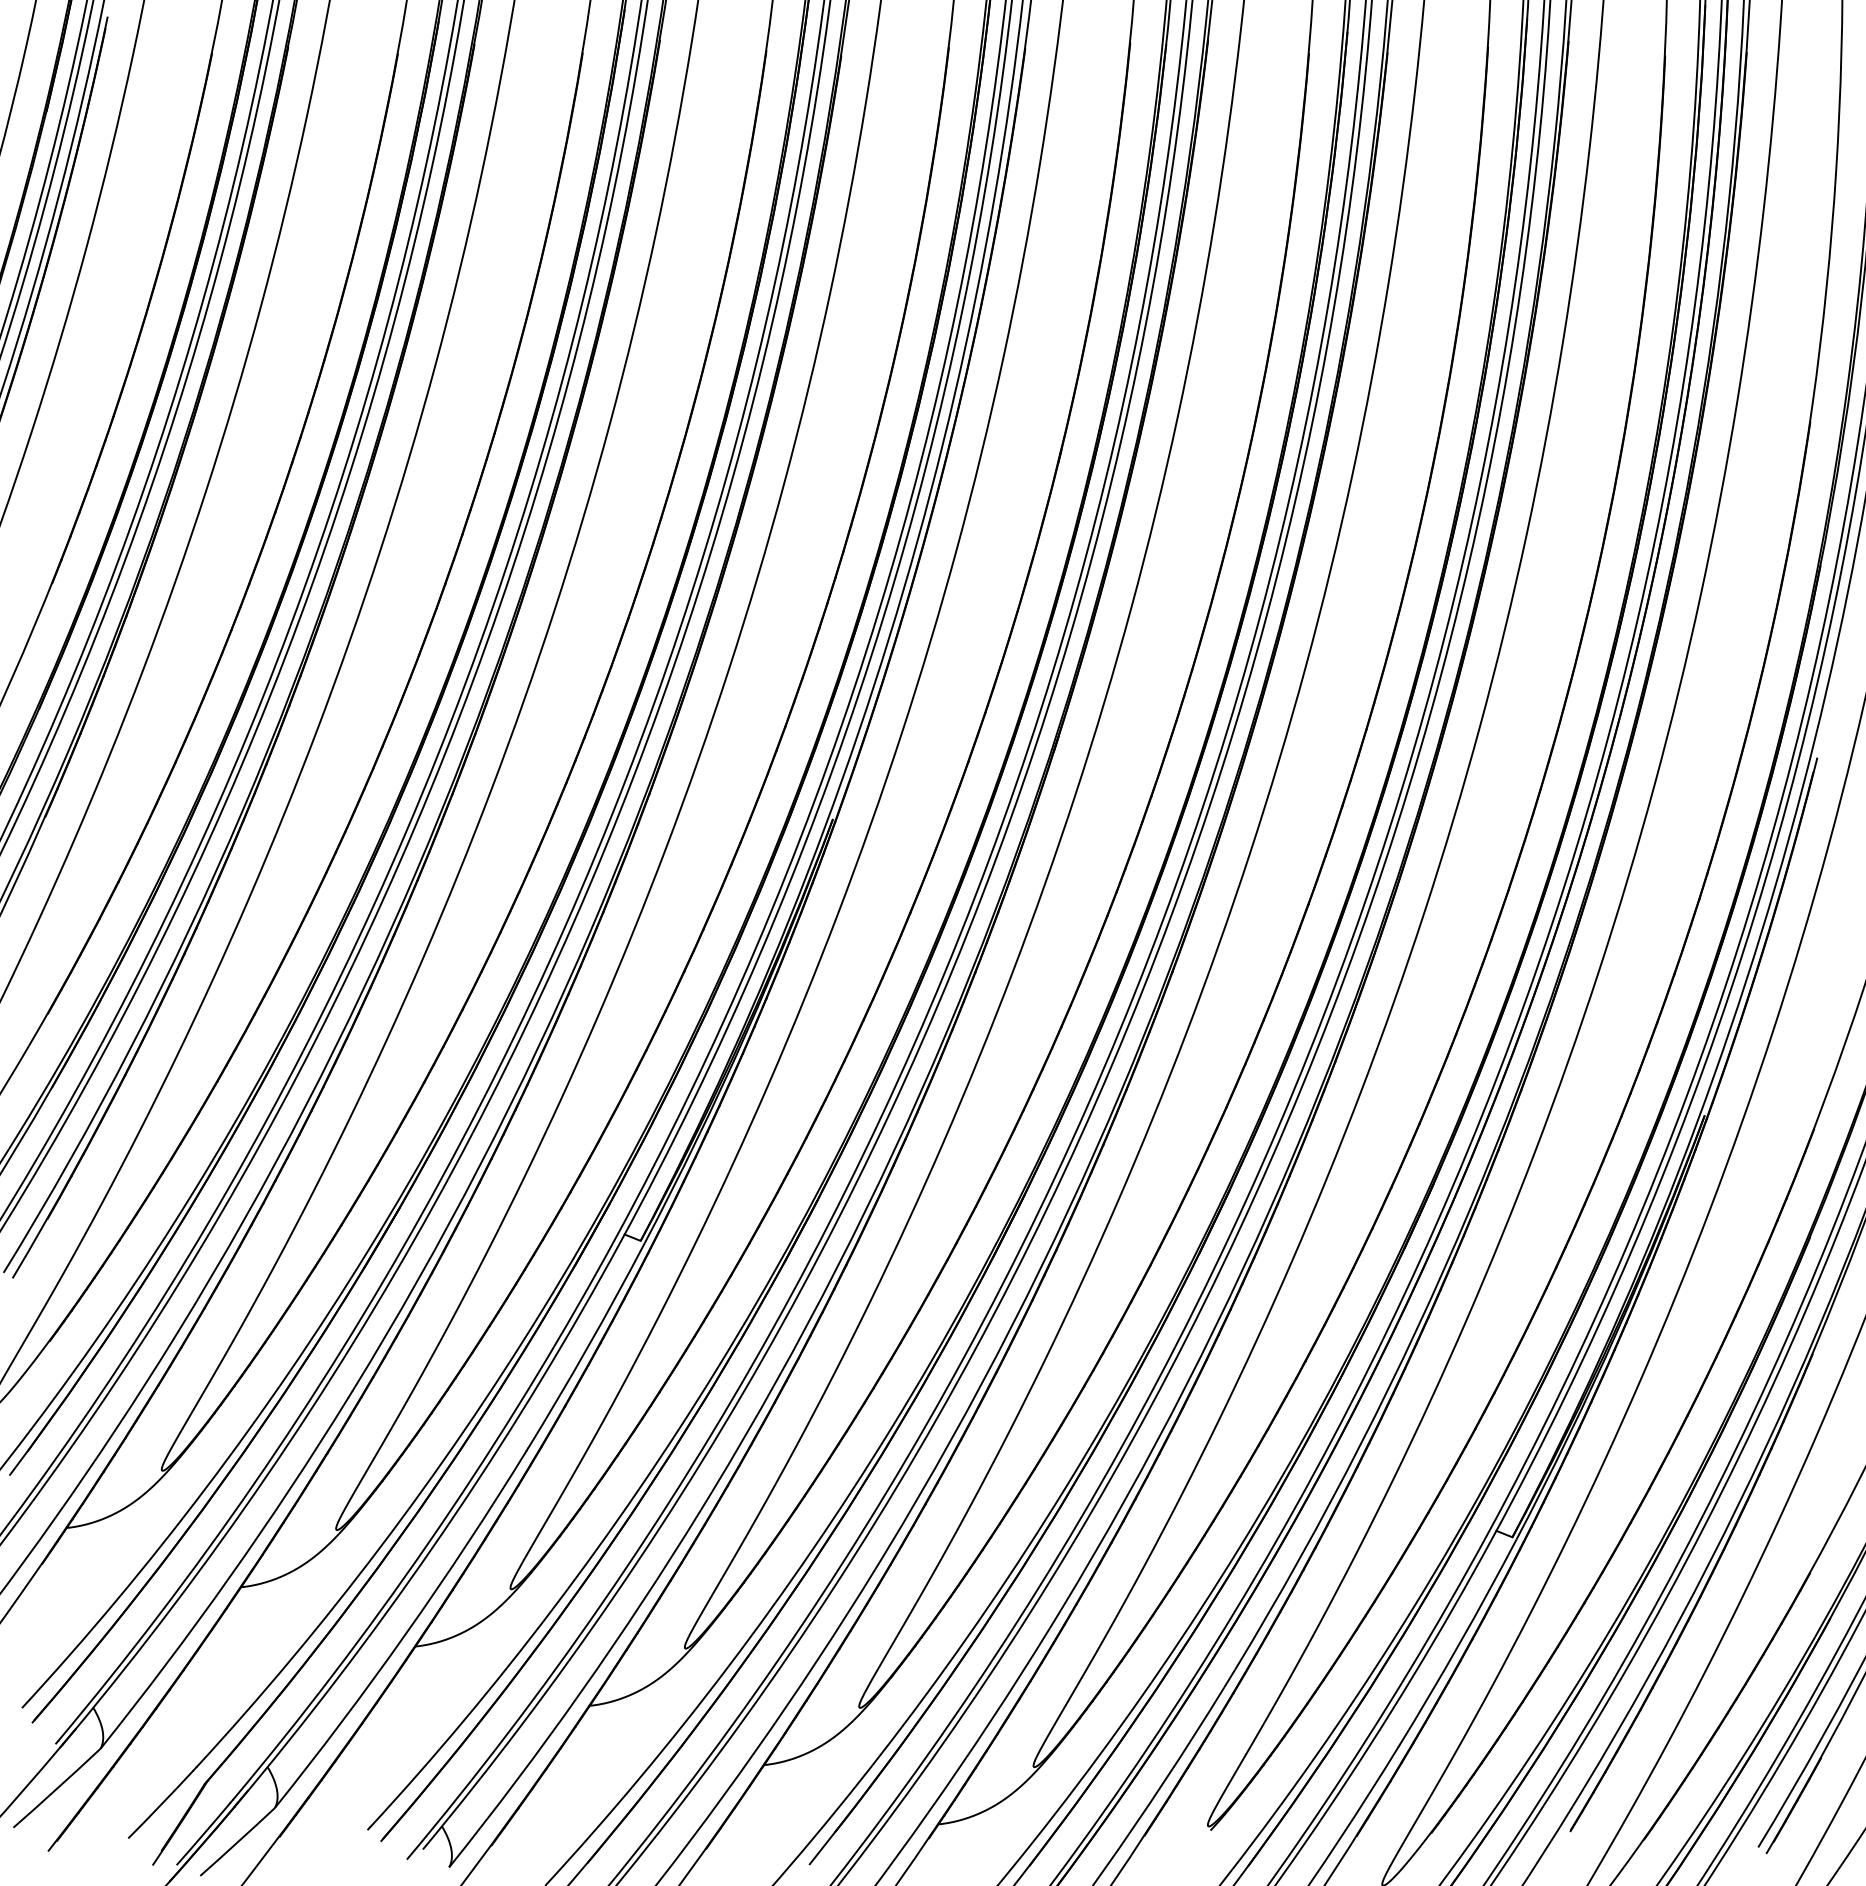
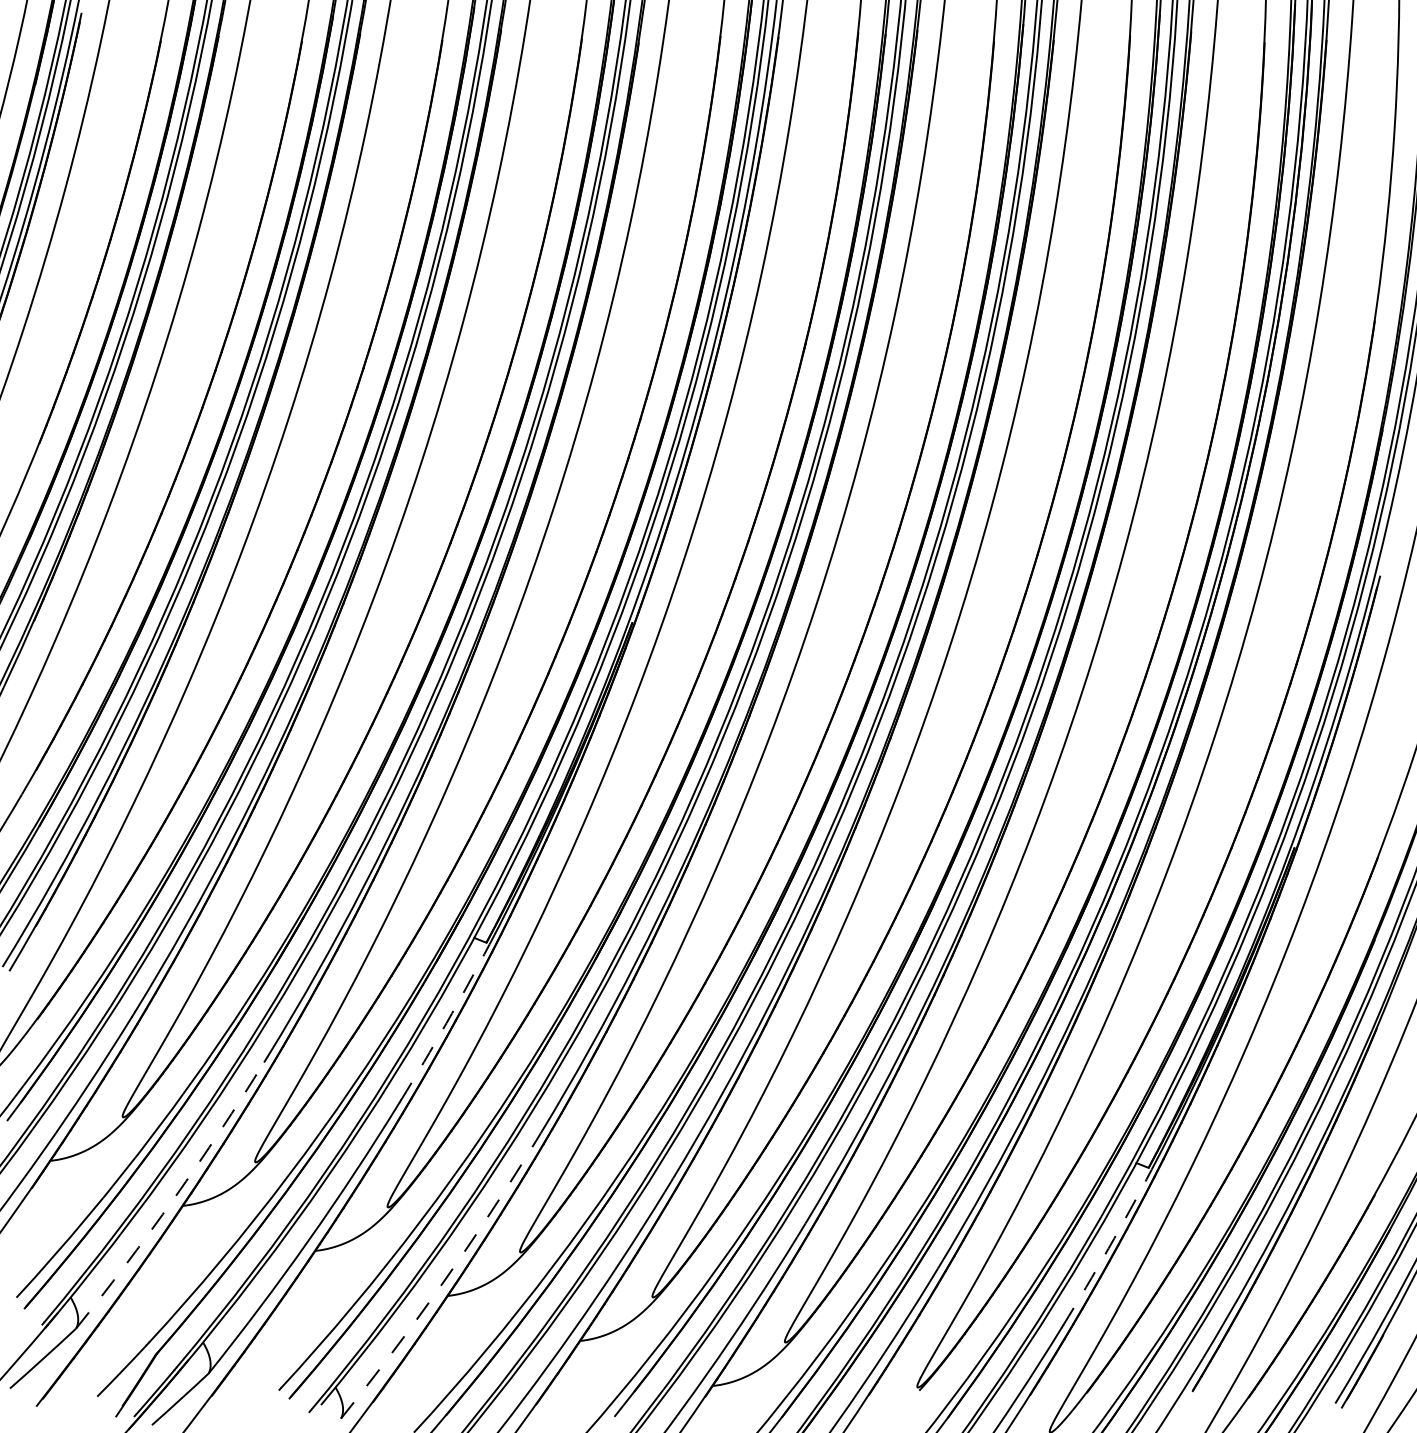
arc: (588, 1346) -> (446, 1022), solid -> dashed
arc: (229, 1576) -> (174, 1197), solid -> dashed
arc: (1459, 1643) -> (1108, 1248), solid -> dashed
arc: (580, 1692) -> (440, 1285), solid -> dashed

